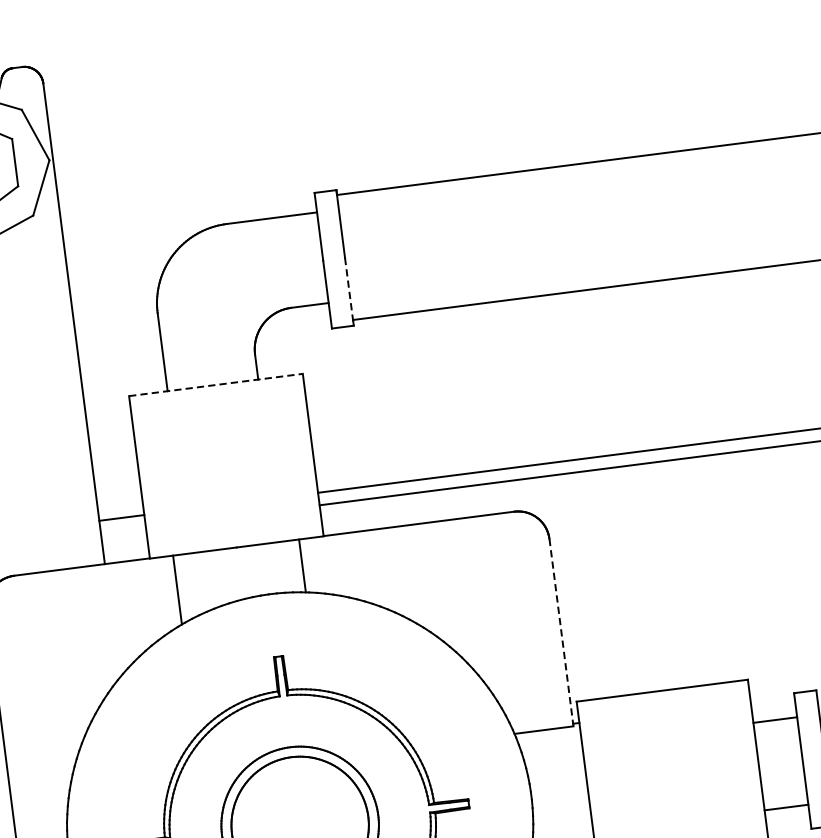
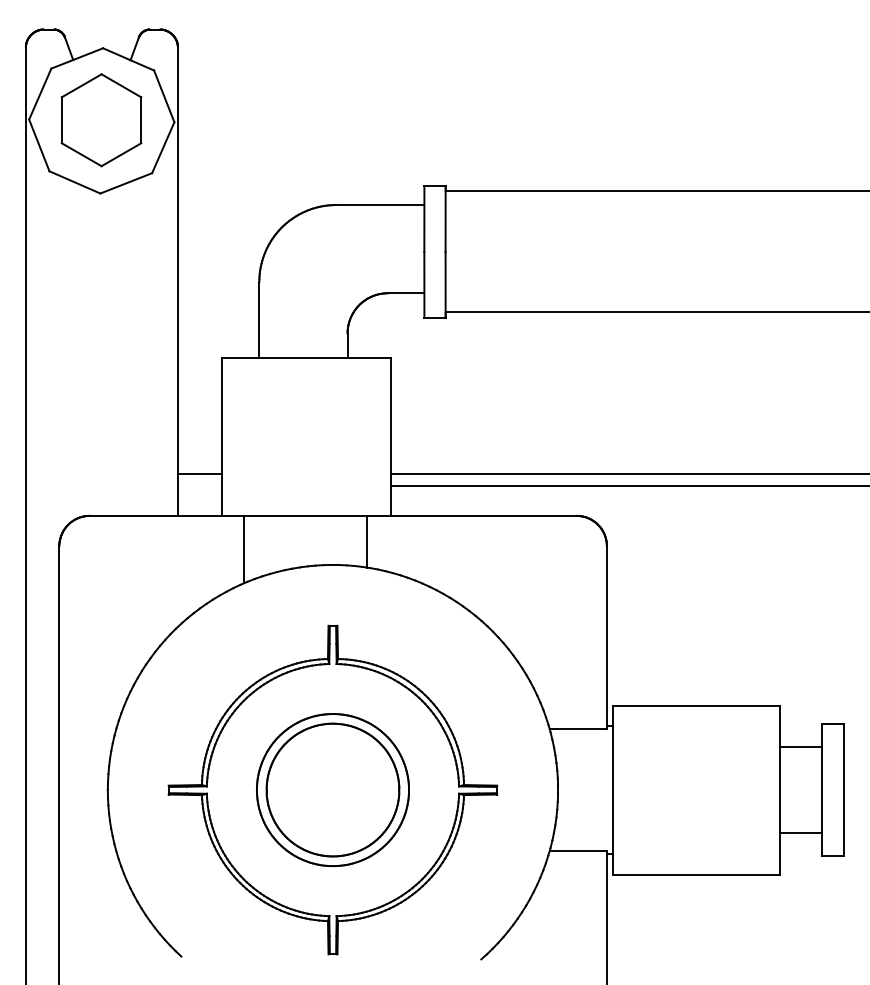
line: (349, 292) -> (445, 285), dashed -> solid
line: (216, 384) -> (306, 357), dashed -> solid
line: (561, 632) -> (606, 637), dashed -> solid

